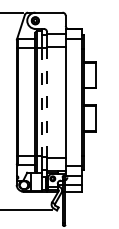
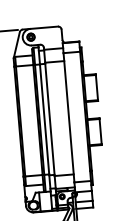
line: (41, 102) -> (44, 119), dashed -> solid
line: (47, 102) -> (50, 119), dashed -> solid

